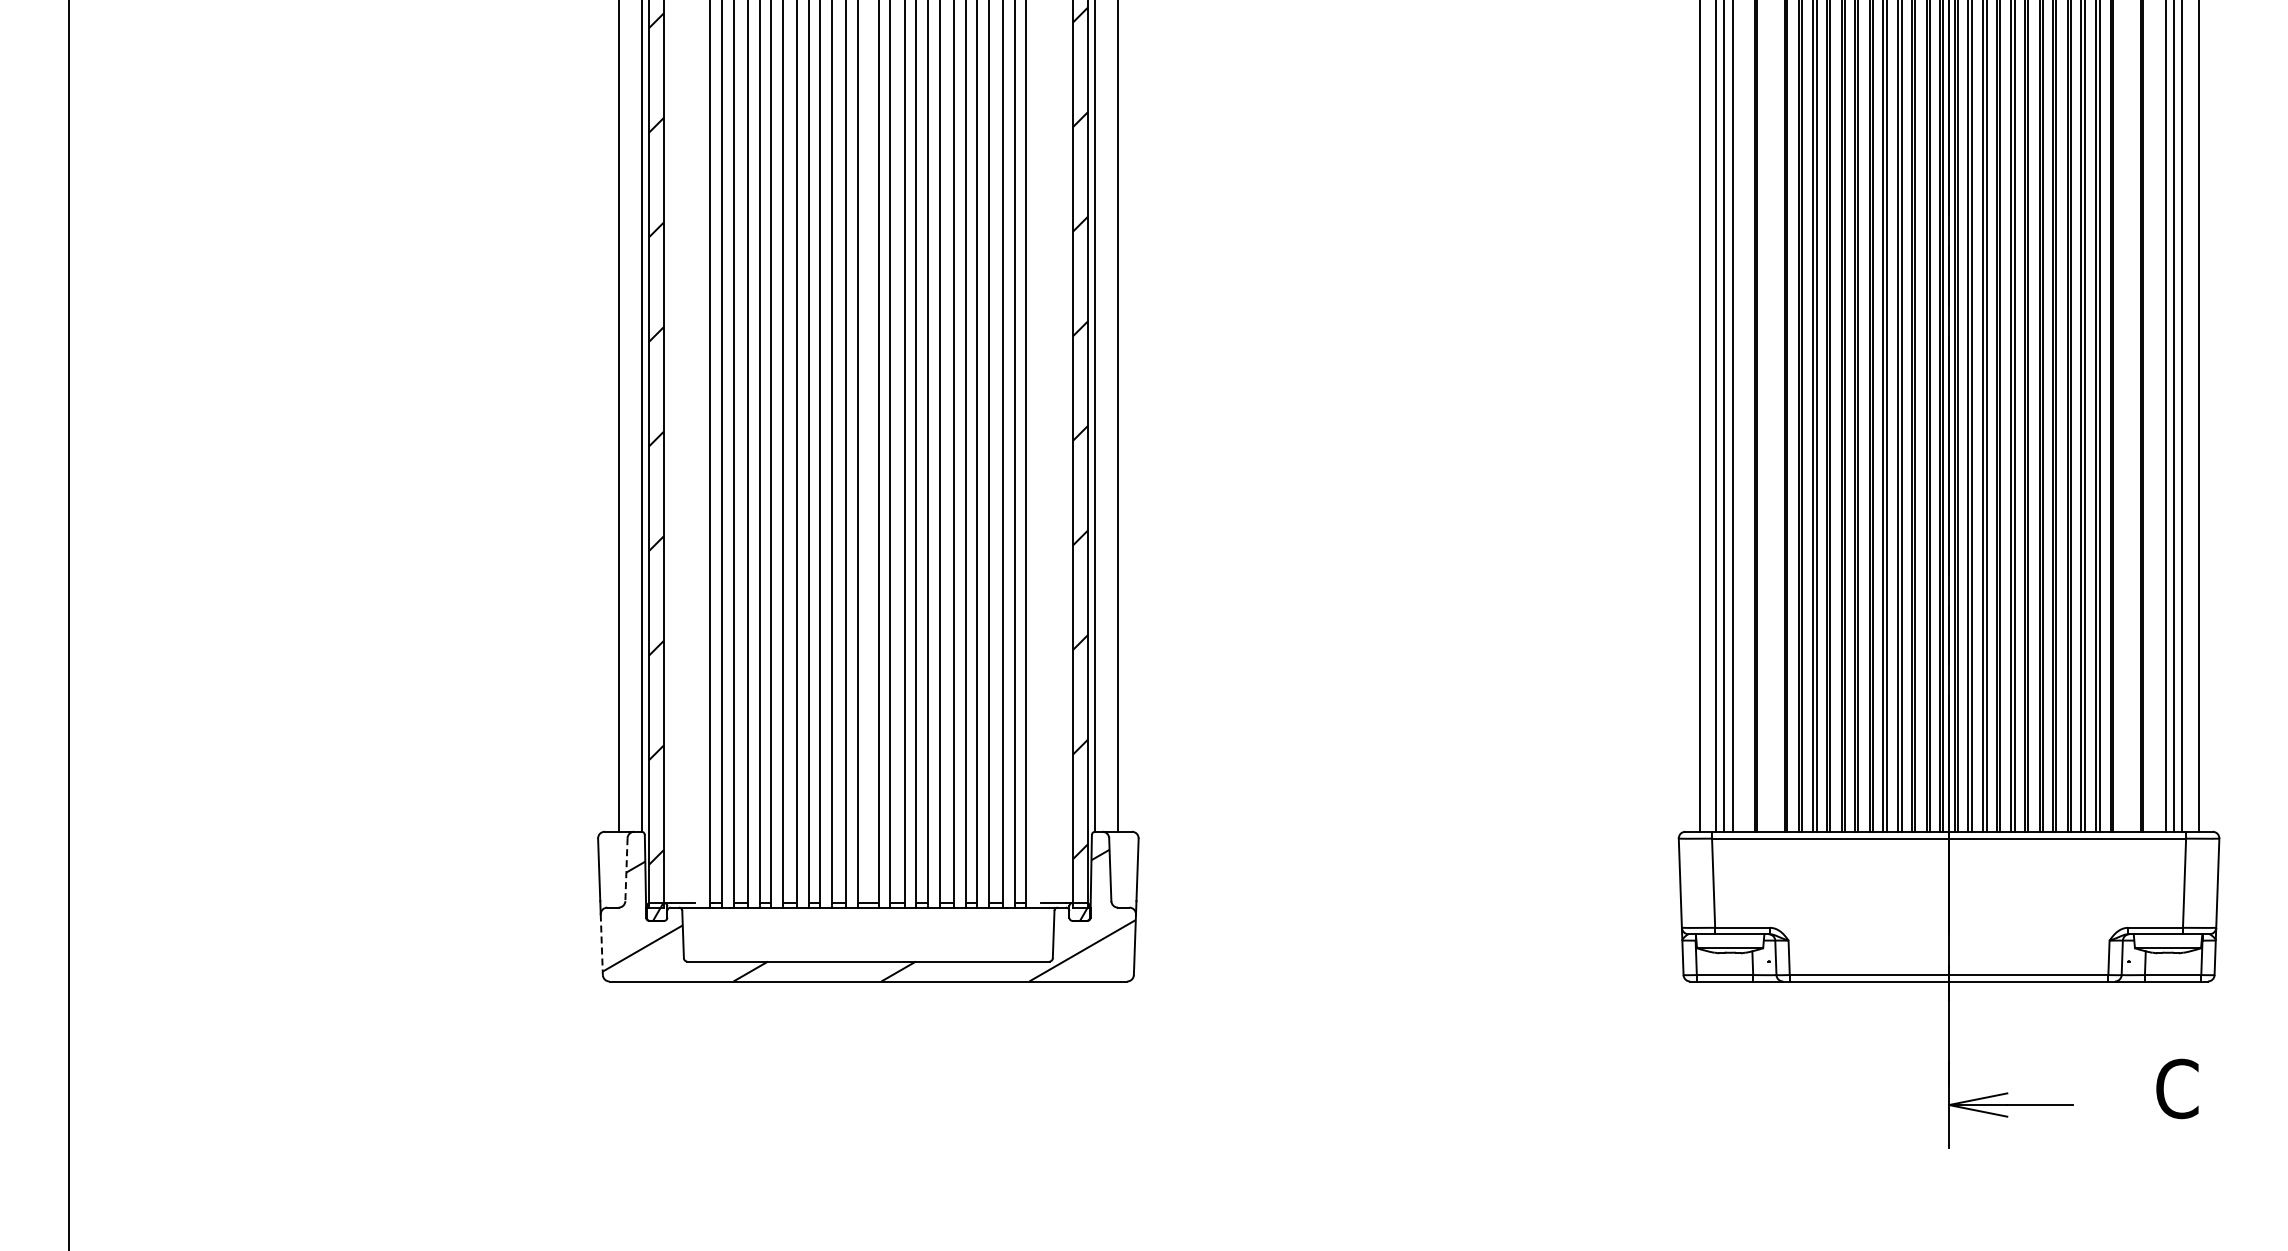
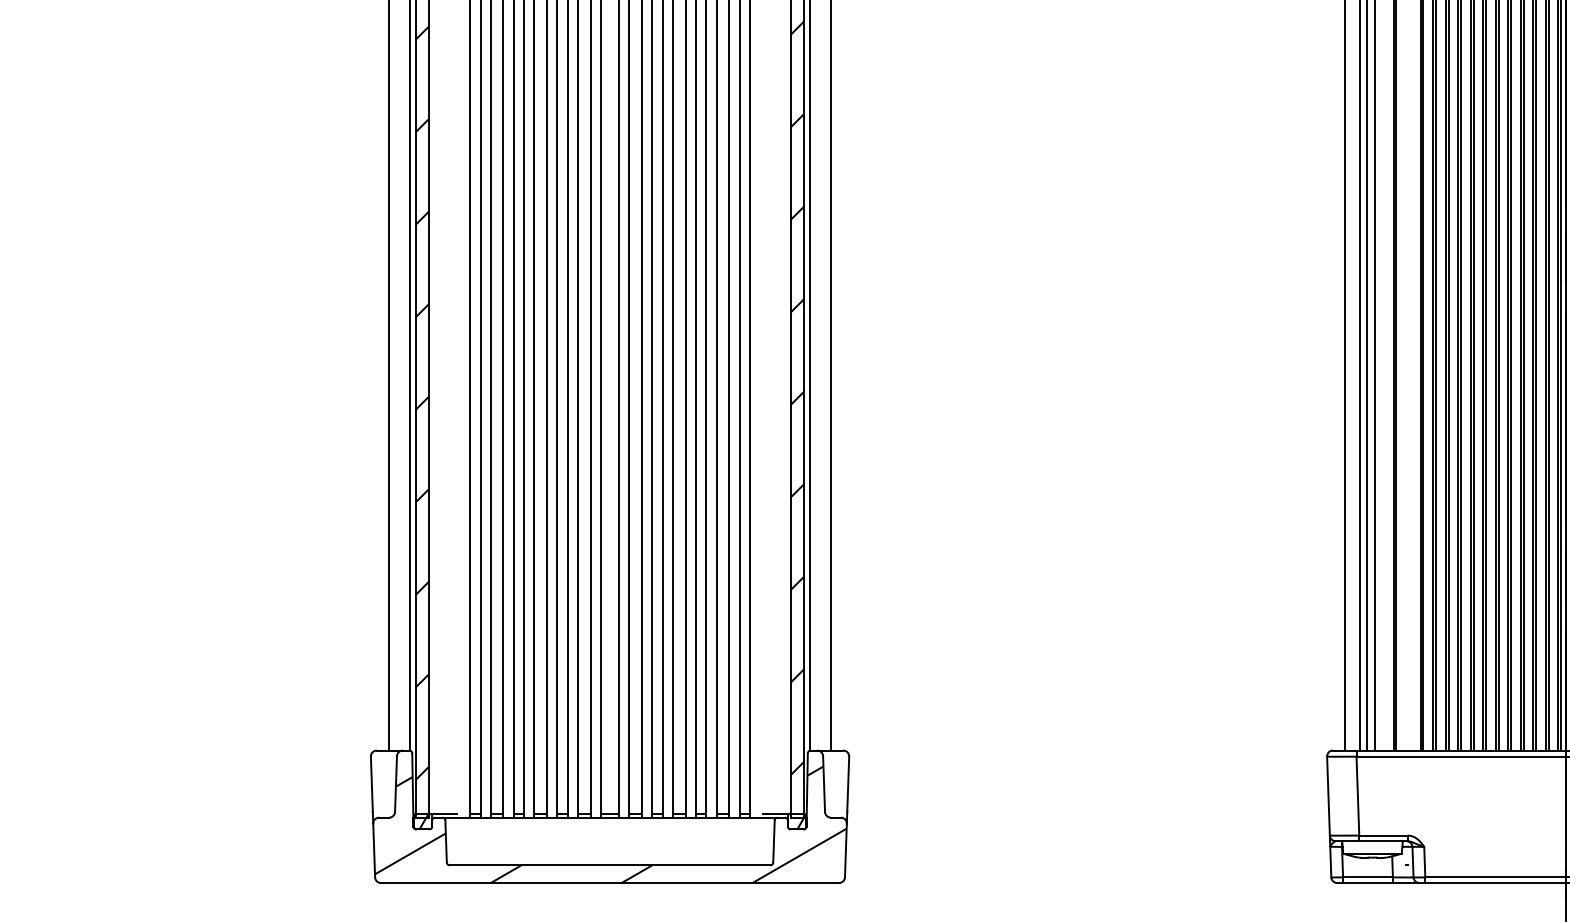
line: (626, 869) -> (396, 783), dashed -> solid
line: (601, 945) -> (373, 851), dashed -> solid

